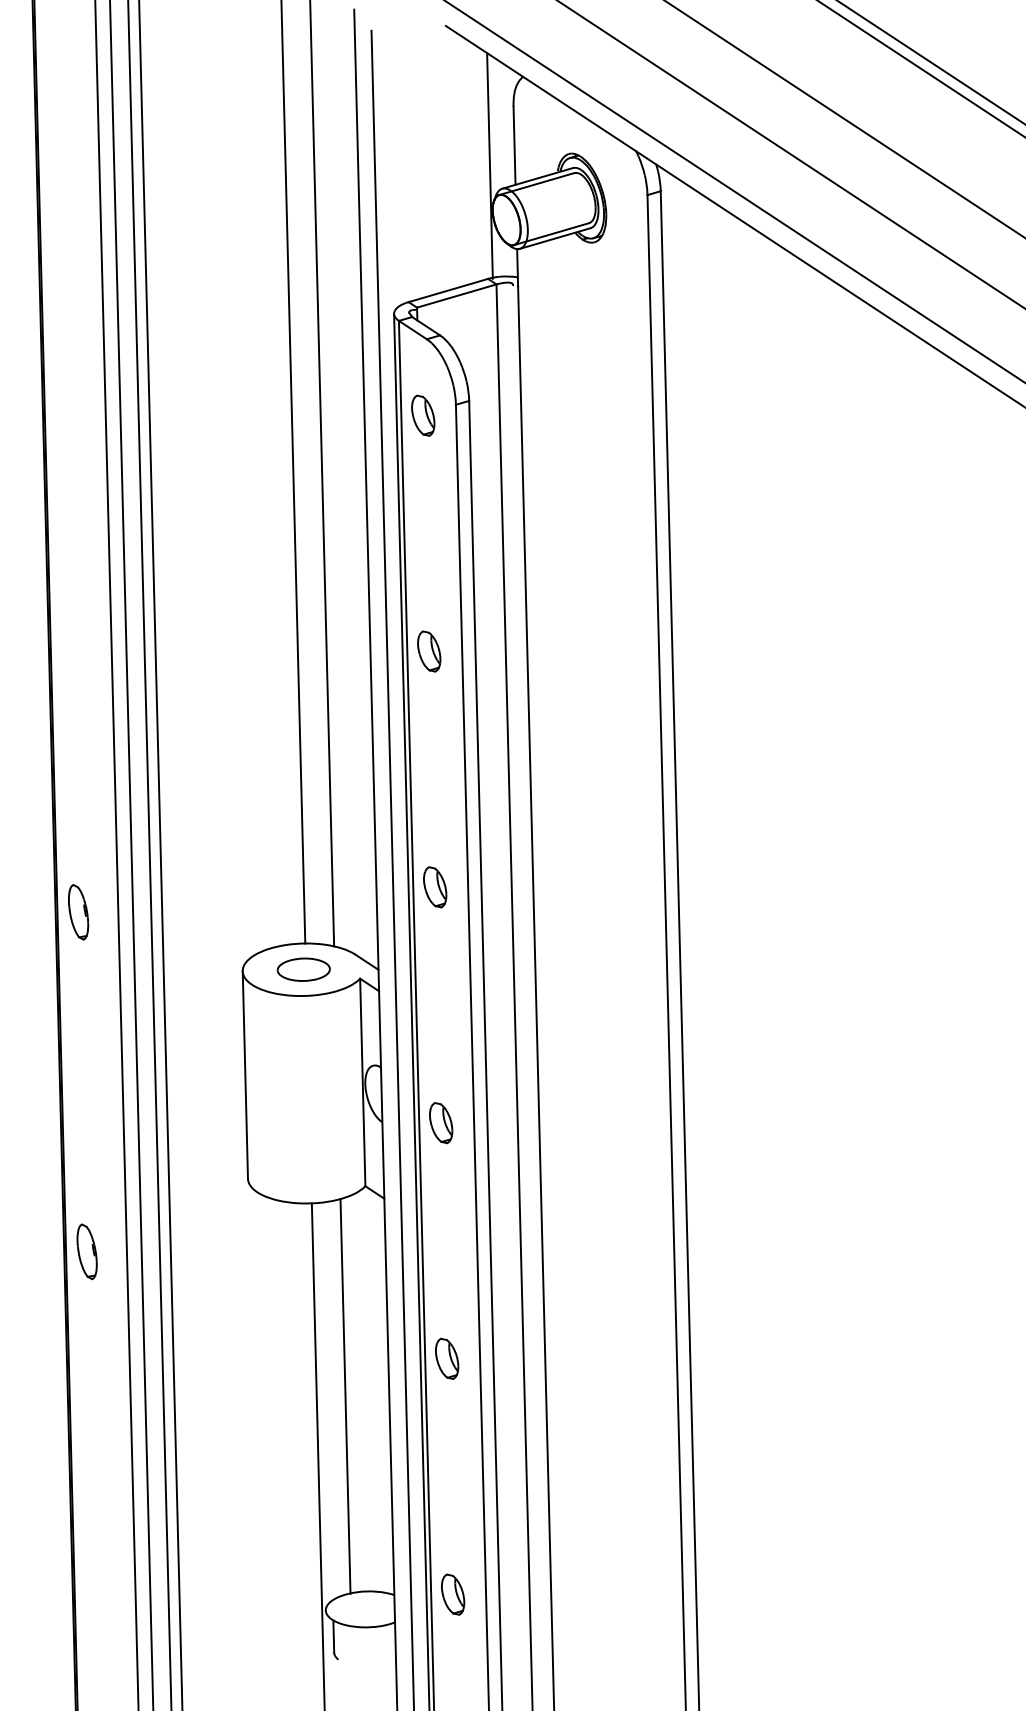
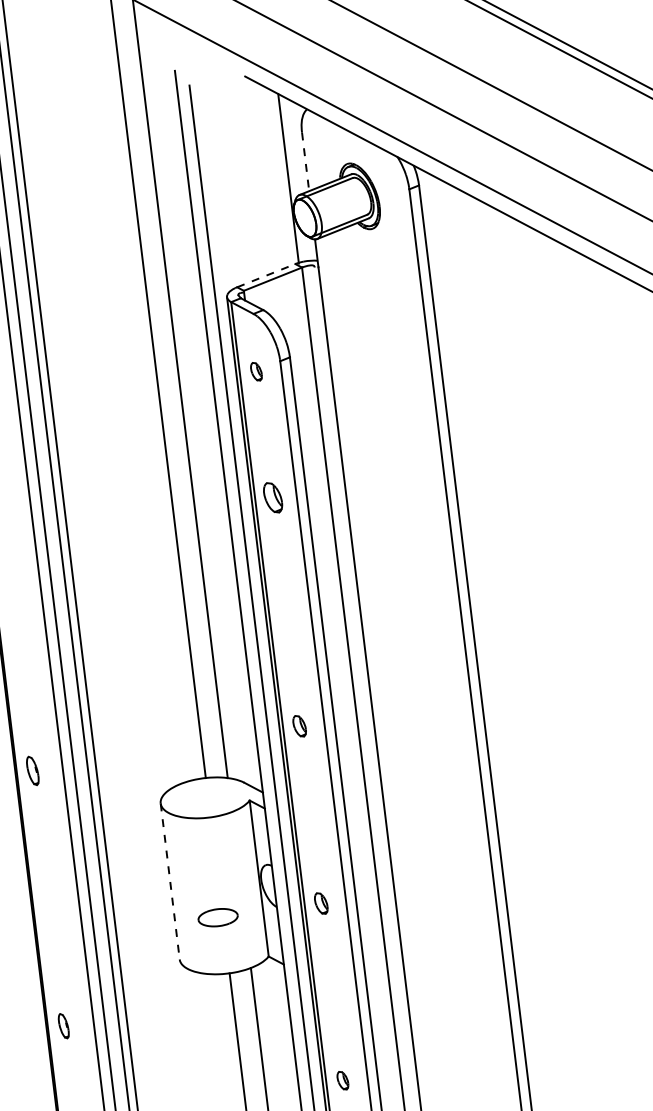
line: (514, 145) -> (305, 161), solid -> dashed
line: (448, 290) -> (266, 275), solid -> dashed
part: (423, 415) -> (256, 371), size x0.6
part: (429, 651) -> (273, 497), moved
part: (435, 887) -> (299, 726), size x0.7
part: (78, 912) -> (32, 771), size x0.7
part: (303, 969) -> (217, 917), moved
line: (245, 1075) -> (170, 881), solid -> dashed
part: (441, 1123) -> (321, 903), size x0.7
part: (86, 1251) -> (63, 1025), size x0.6
part: (447, 1358) -> (343, 1080), size x0.6

